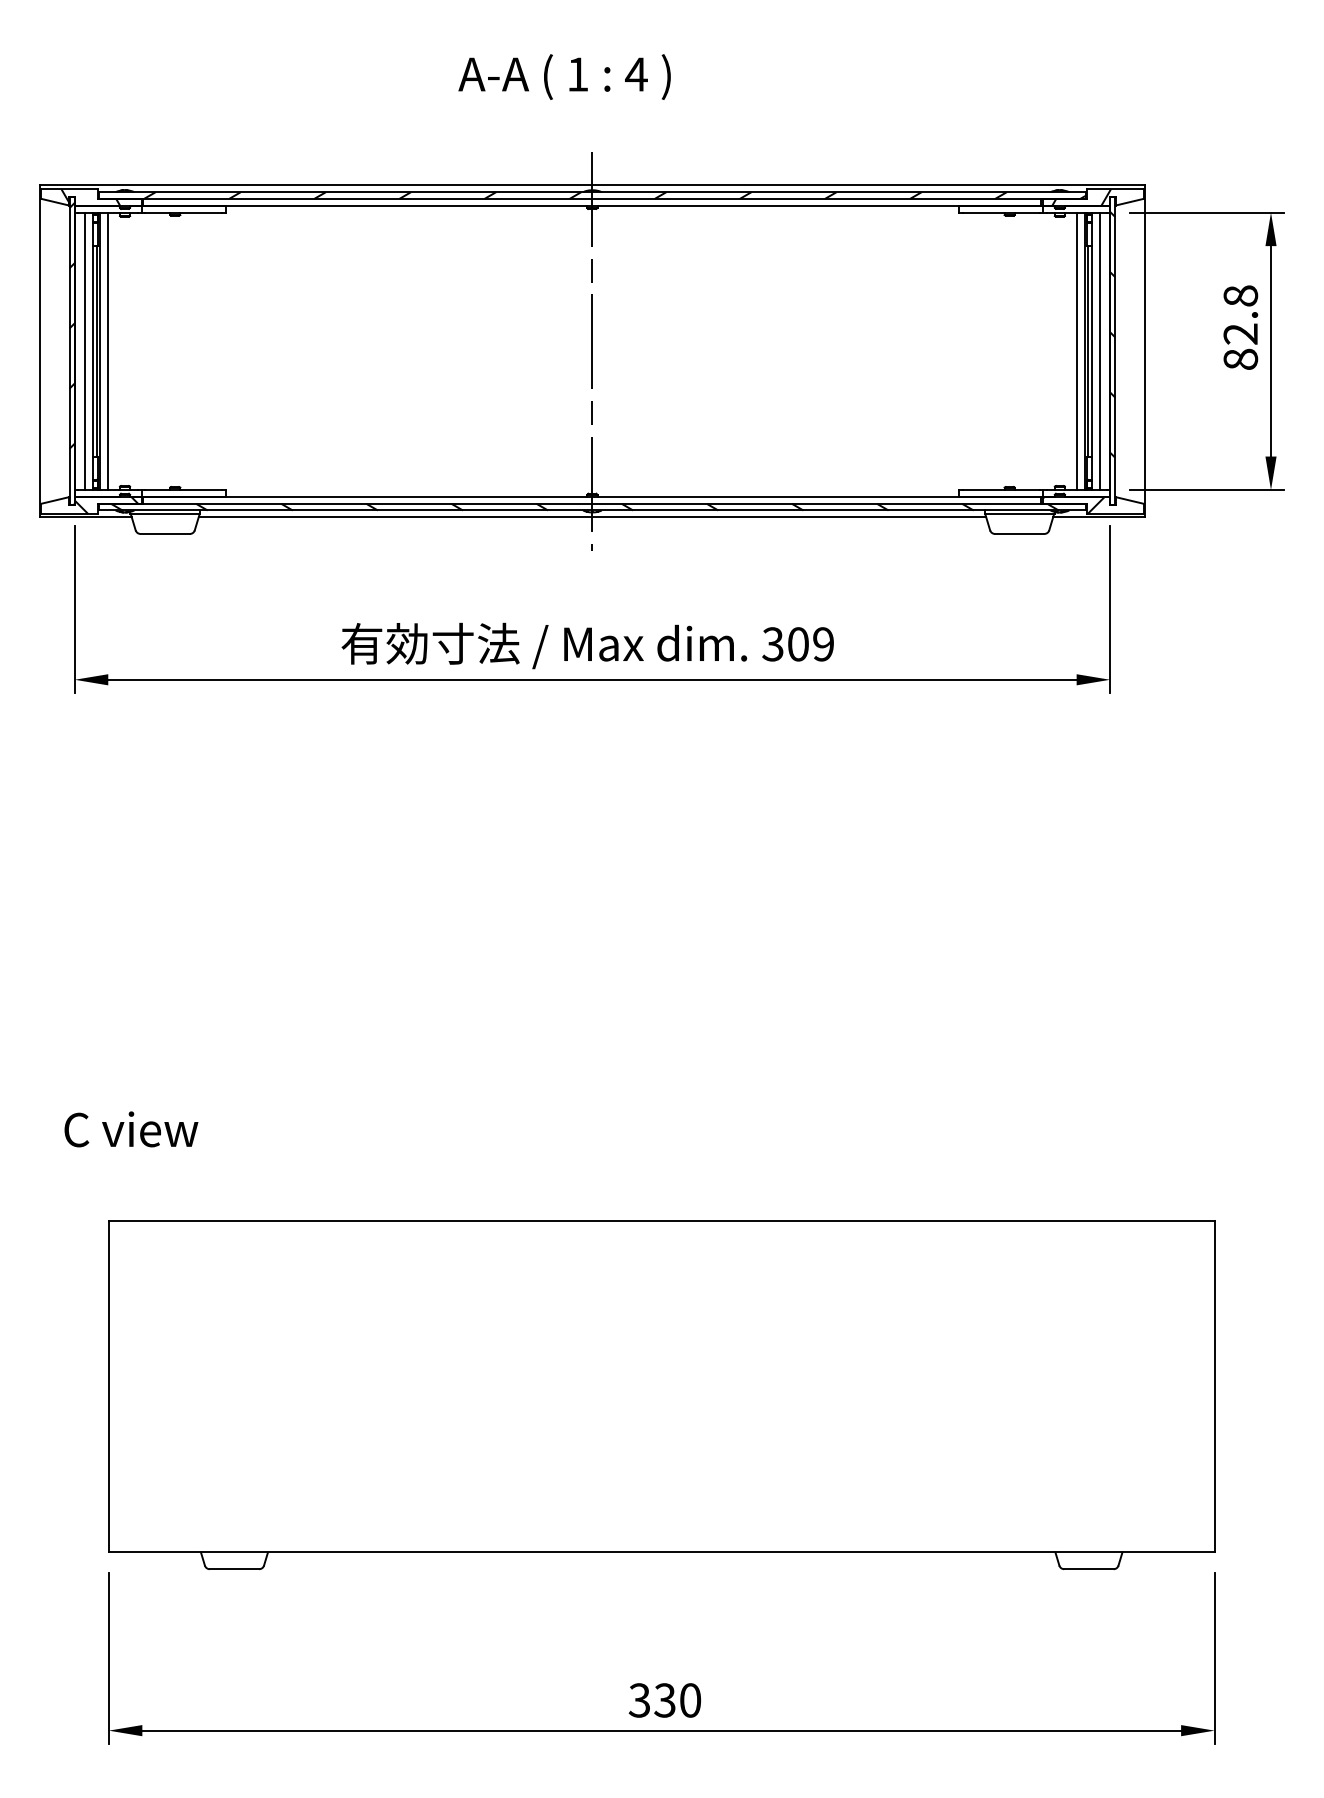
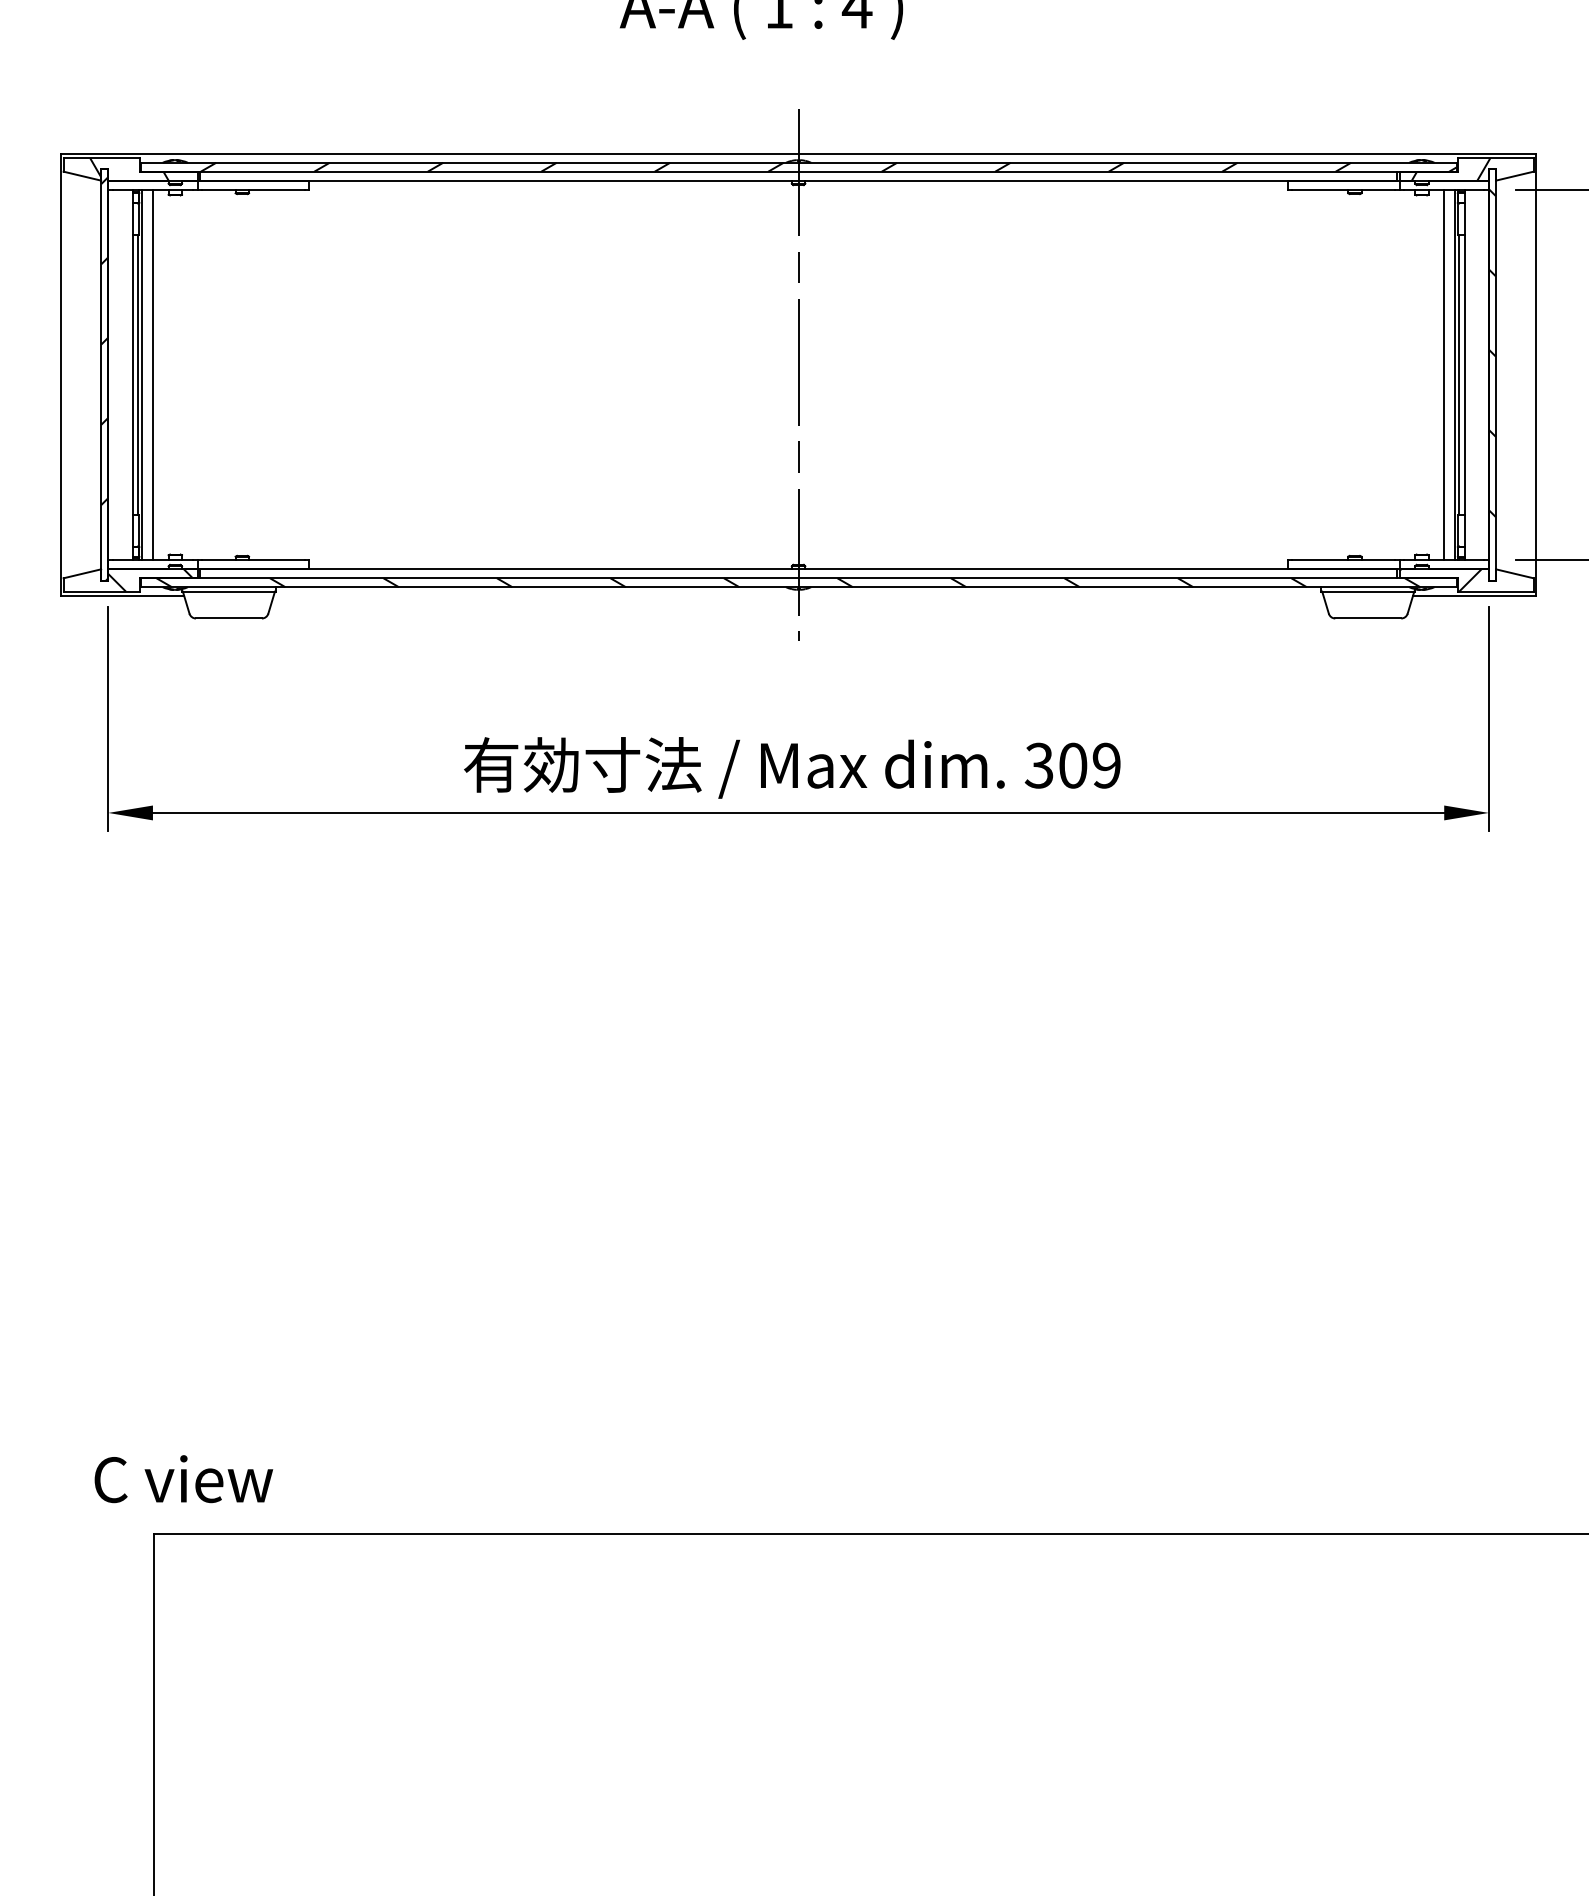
line: (84, 351) -> (121, 375), removed
line: (1100, 351) -> (1476, 375), removed
line: (592, 517) -> (798, 596), removed
text: (131, 1129) -> (183, 1479), moved

